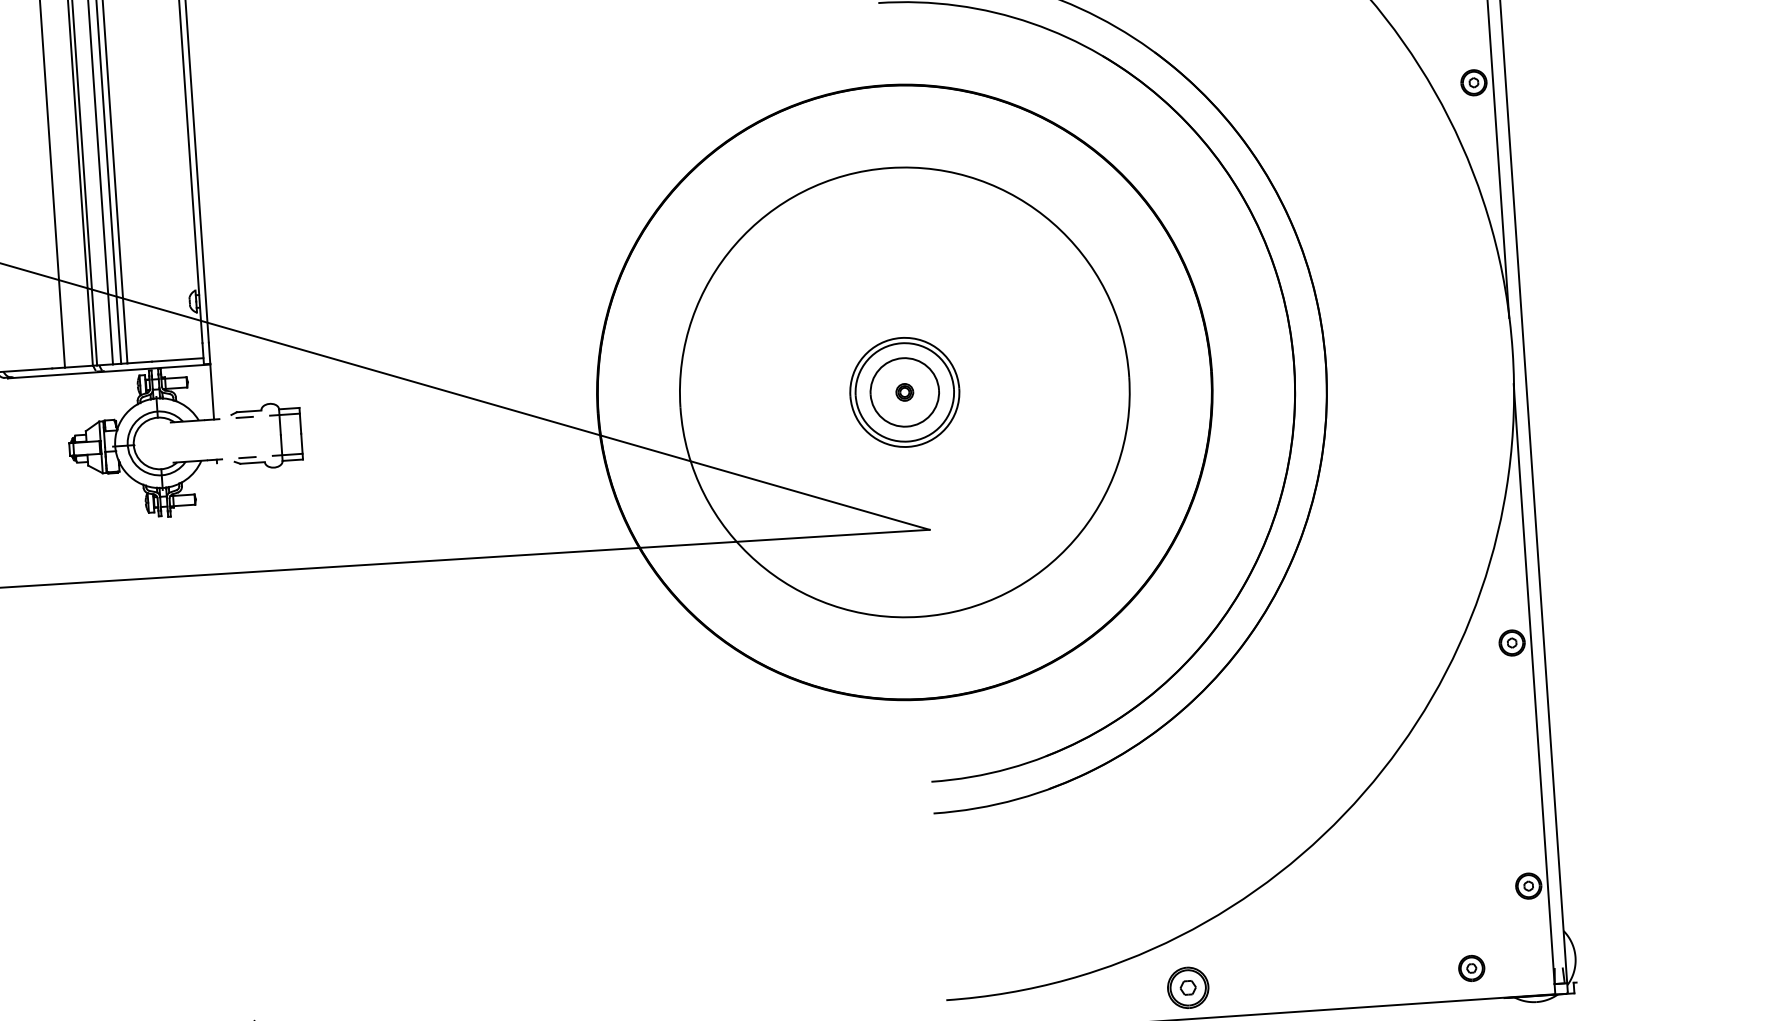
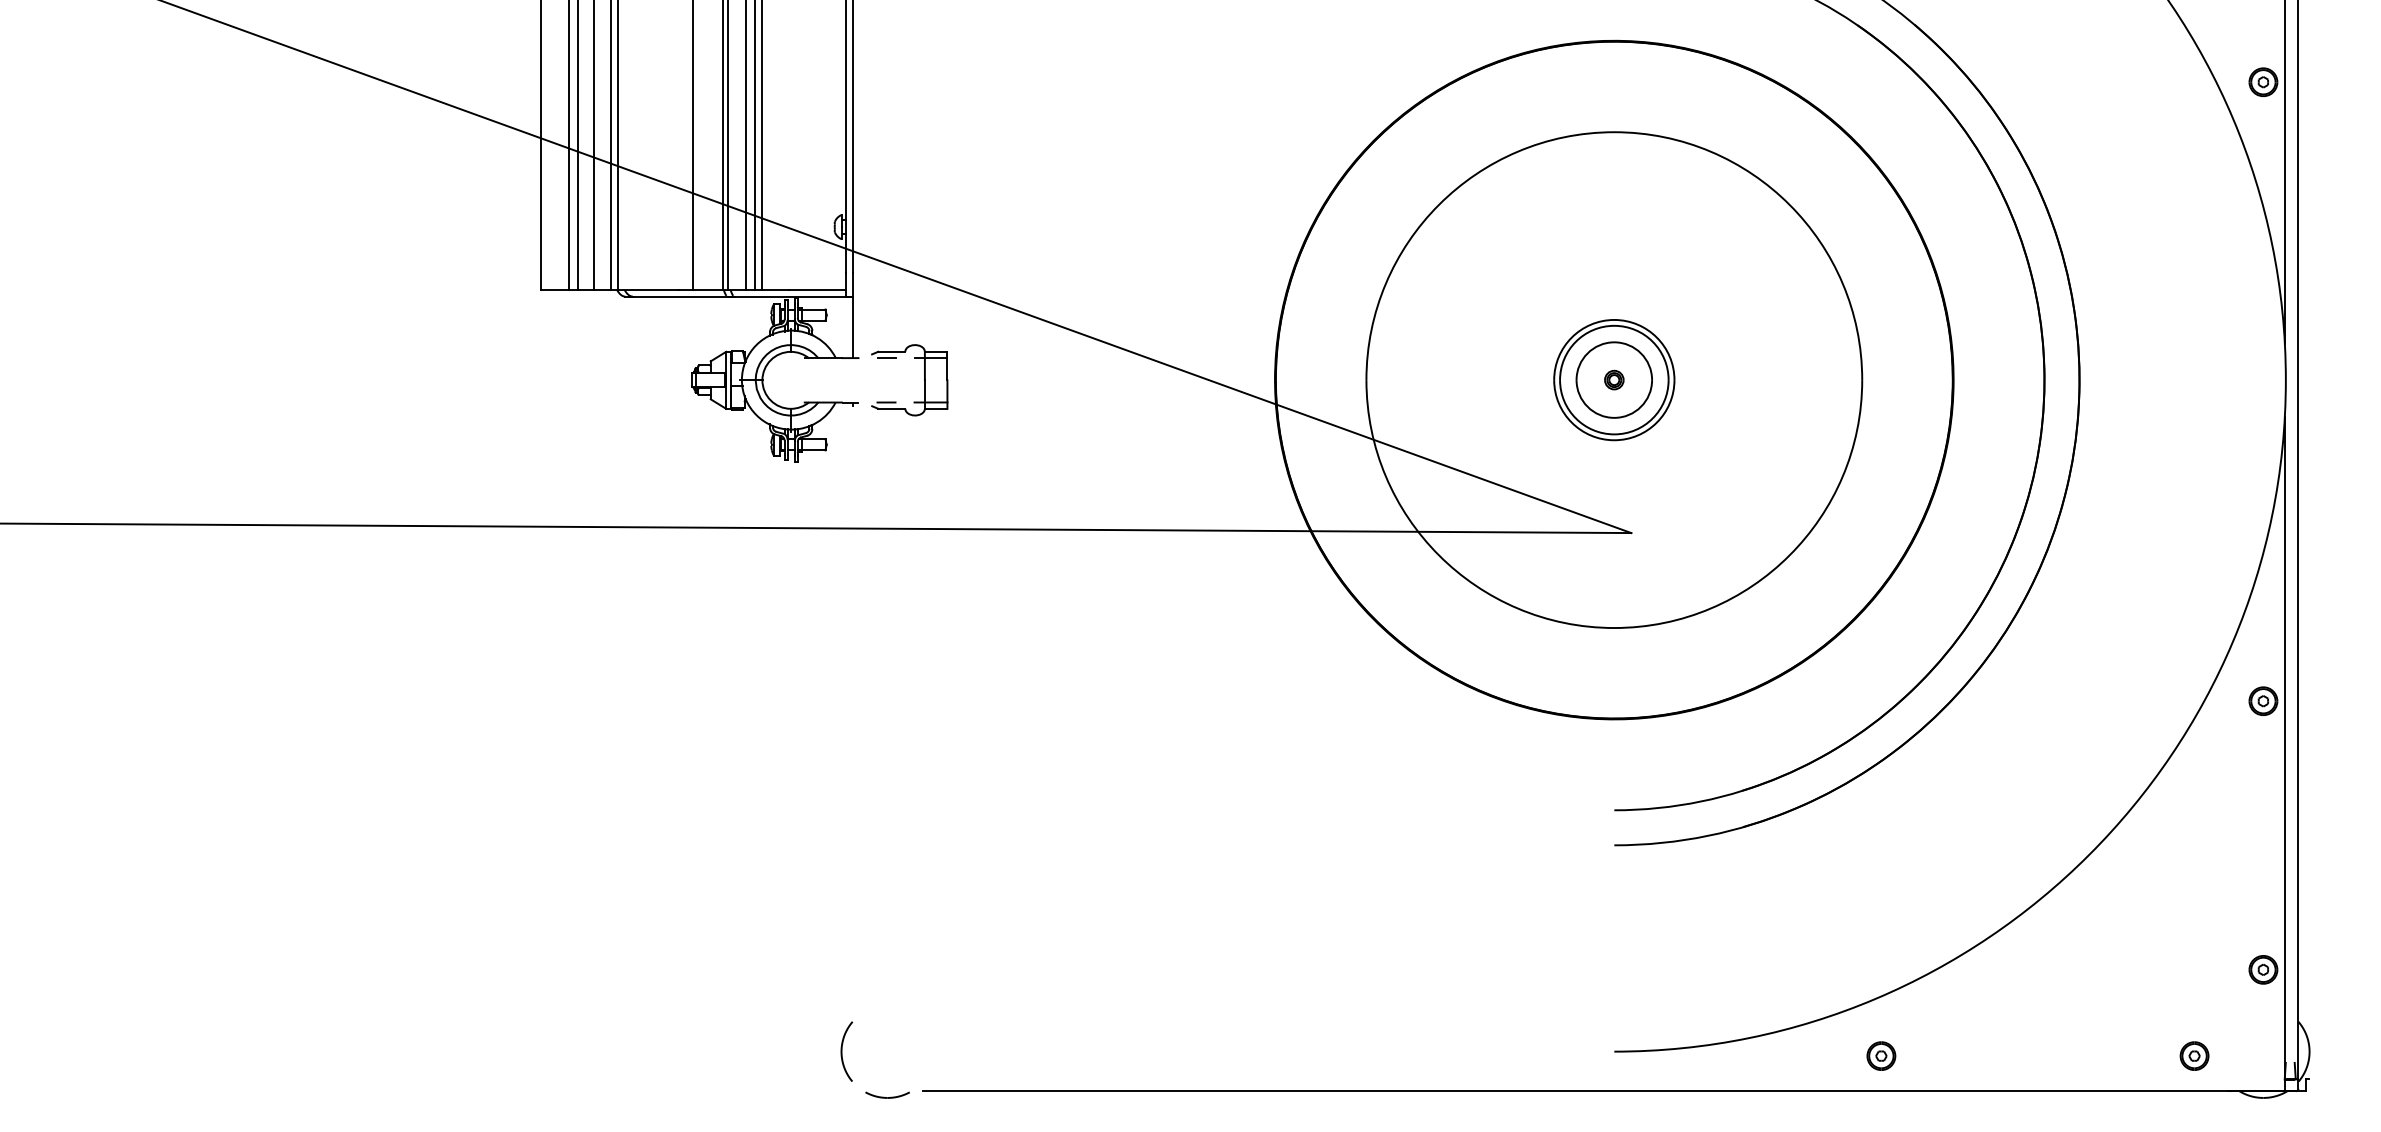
part: (1188, 987) -> (1881, 1055), size x0.62

